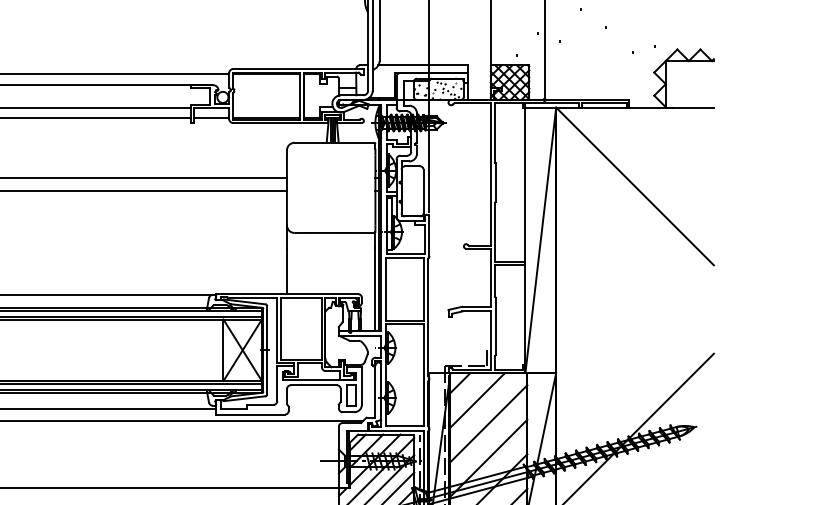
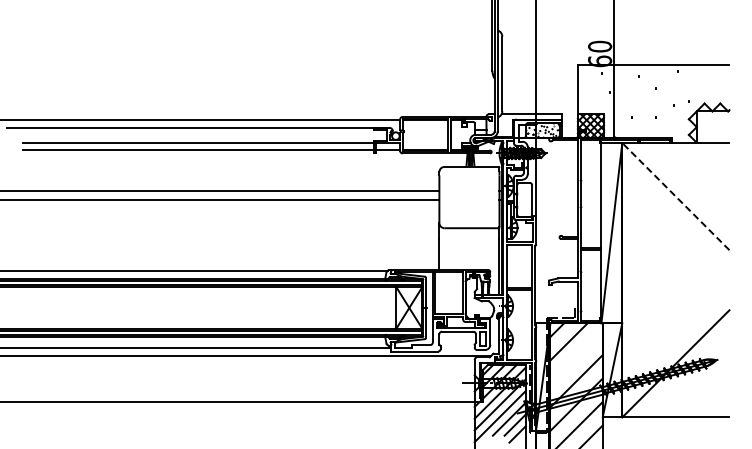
line: (634, 186) -> (675, 196), solid -> dashed
line: (488, 423) -> (576, 357), removed

